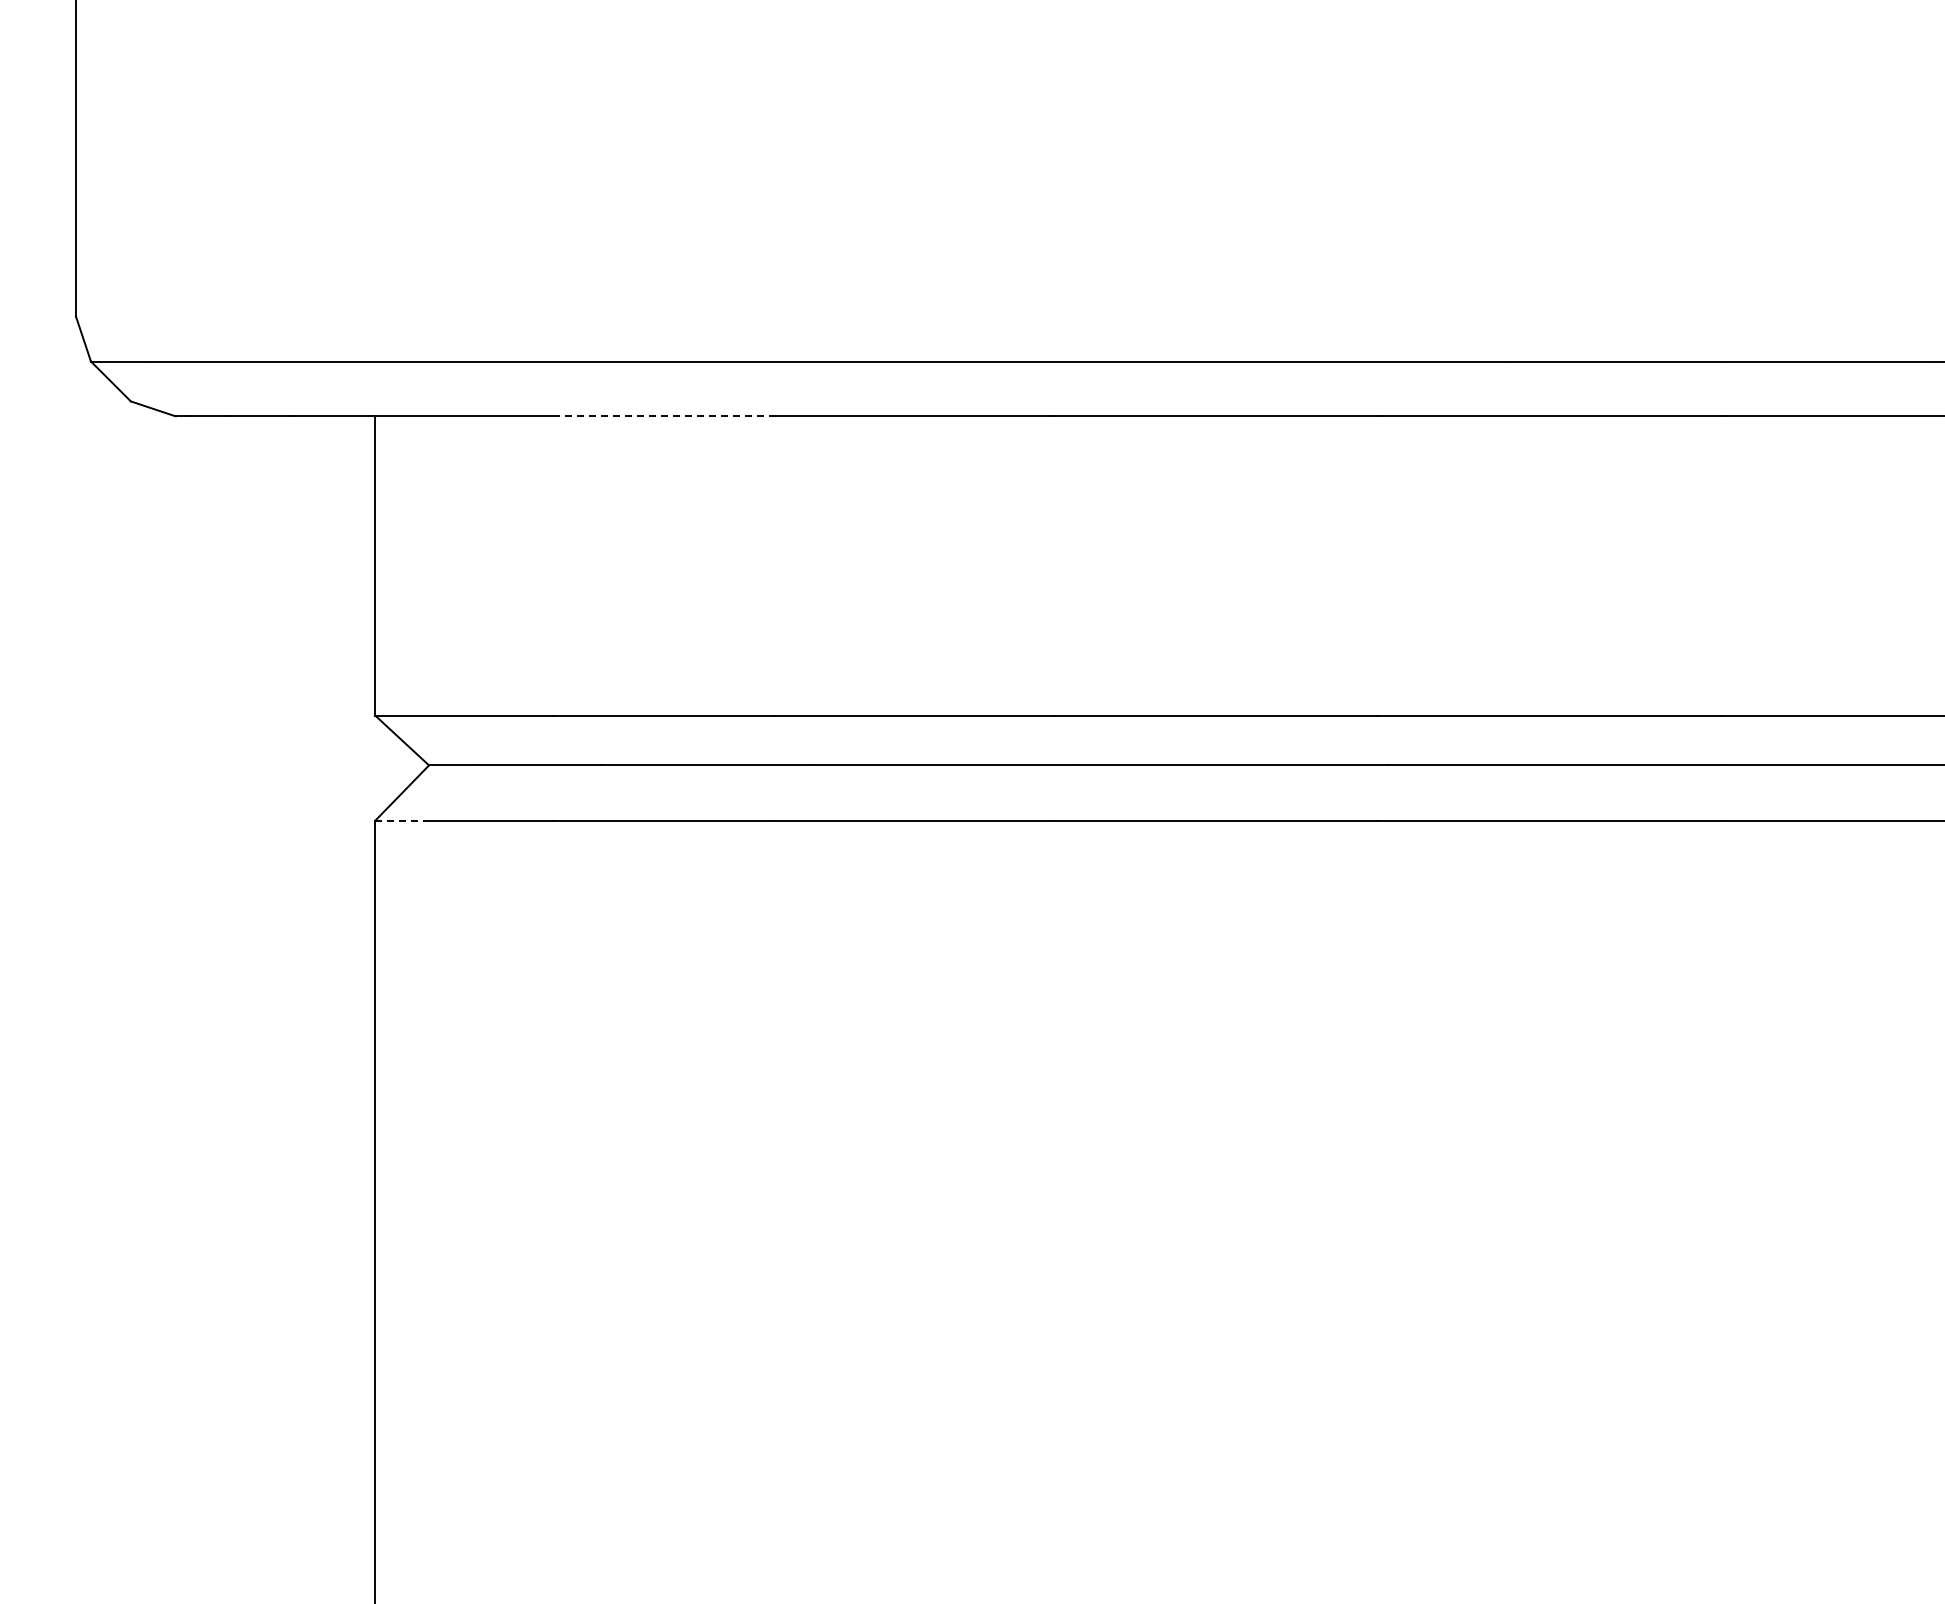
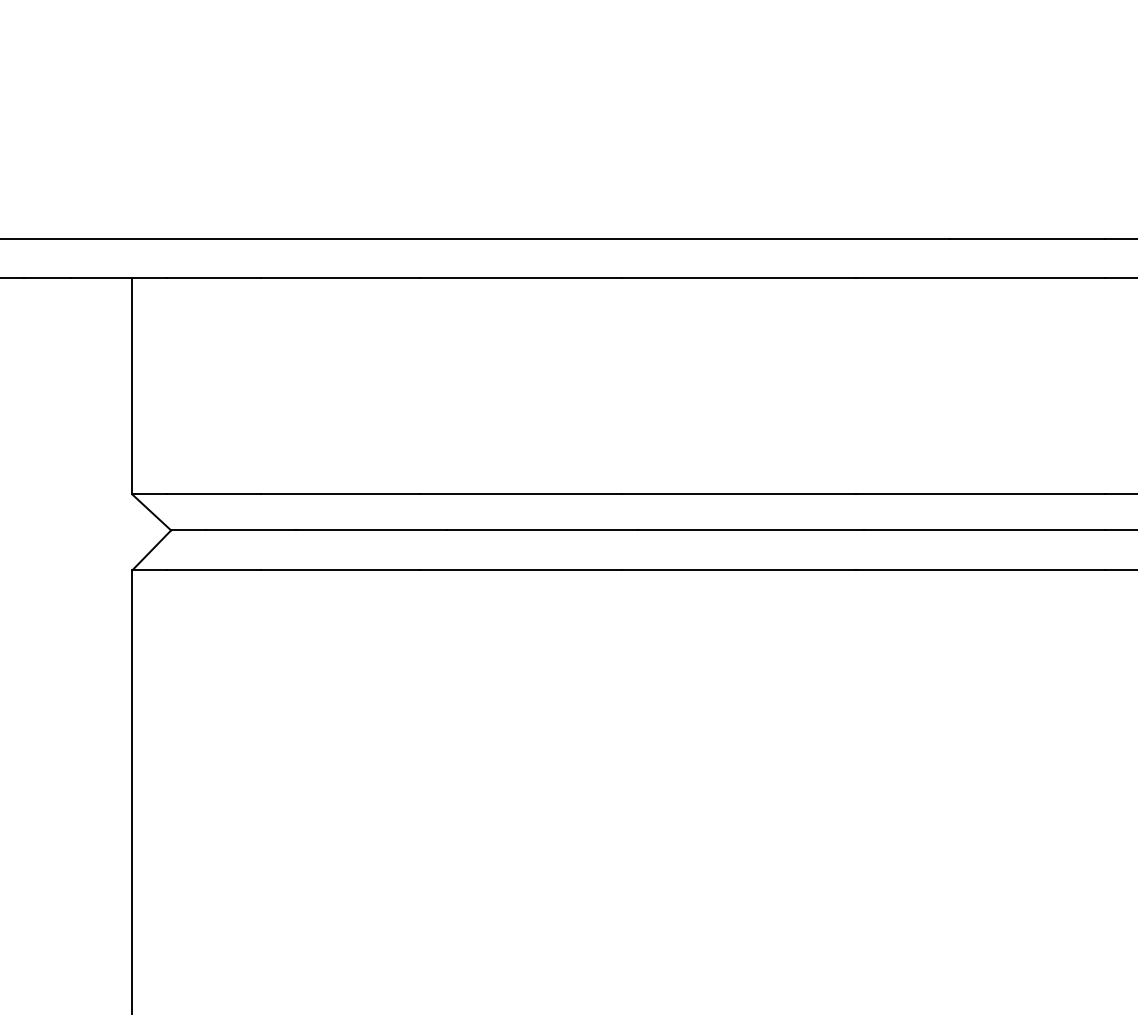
line: (663, 416) -> (340, 278), dashed -> solid
line: (399, 820) -> (149, 570), dashed -> solid

